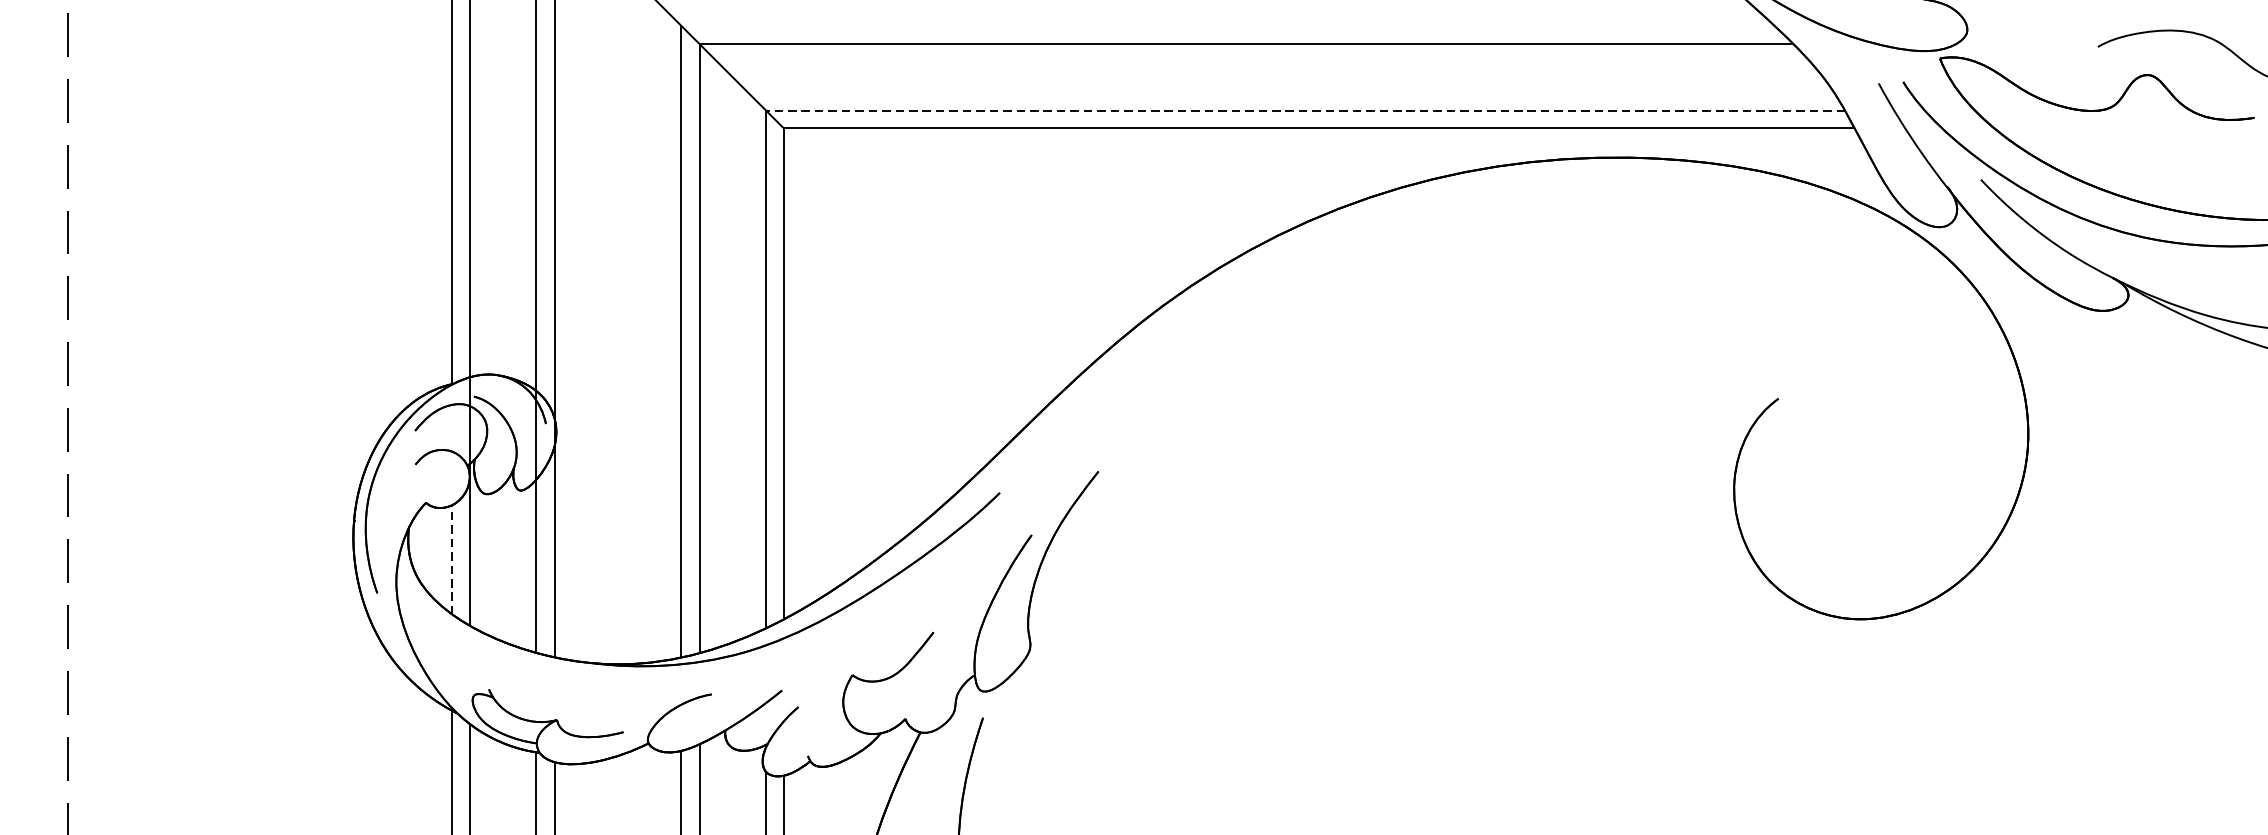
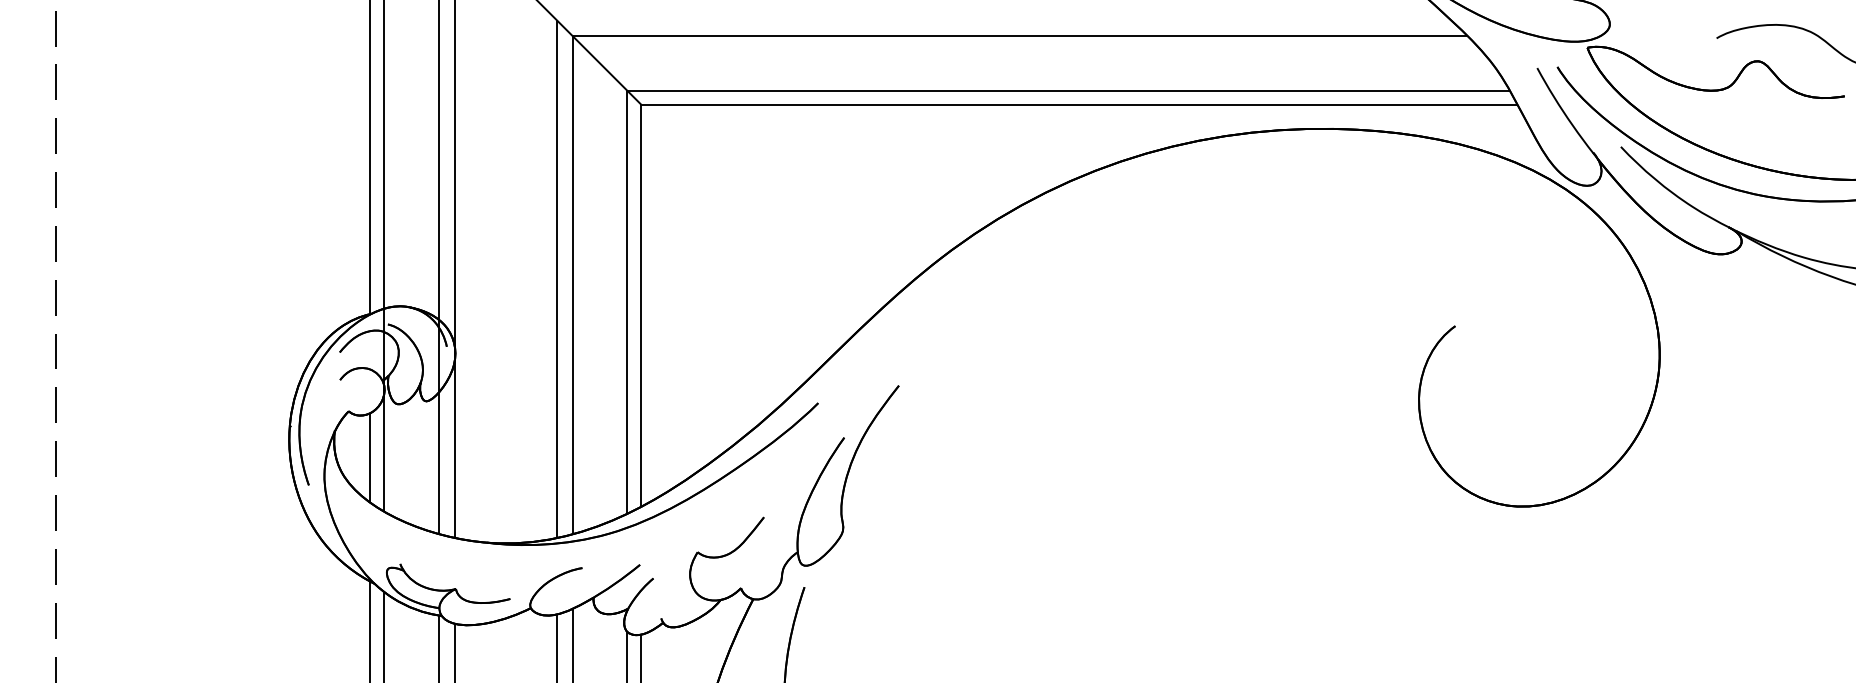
line: (1305, 110) -> (1068, 90), dashed -> solid
line: (452, 559) -> (370, 457), dashed -> solid

